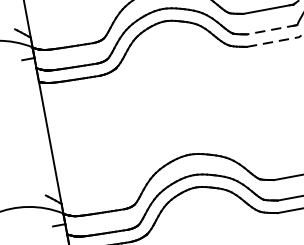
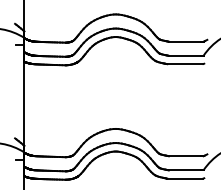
line: (270, 29) -> (185, 55), dashed -> solid
line: (273, 42) -> (185, 64), dashed -> solid

